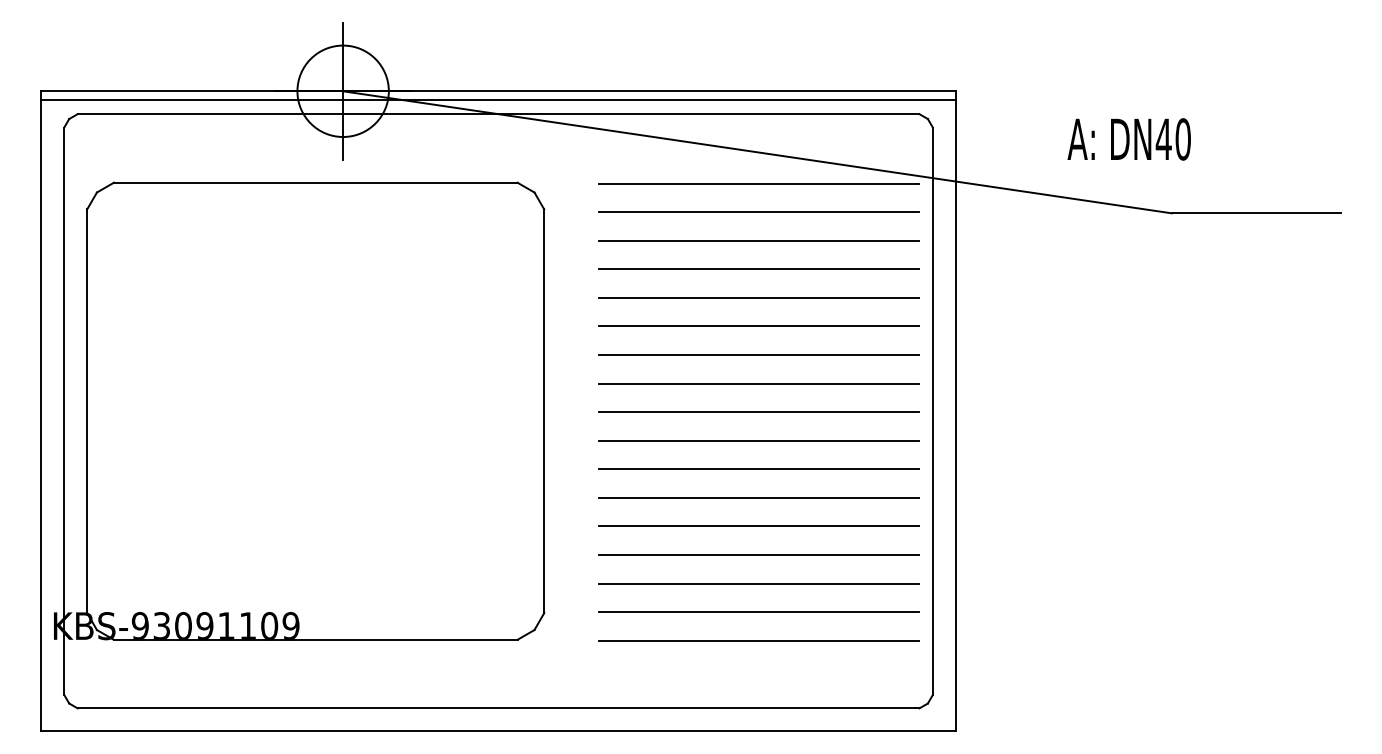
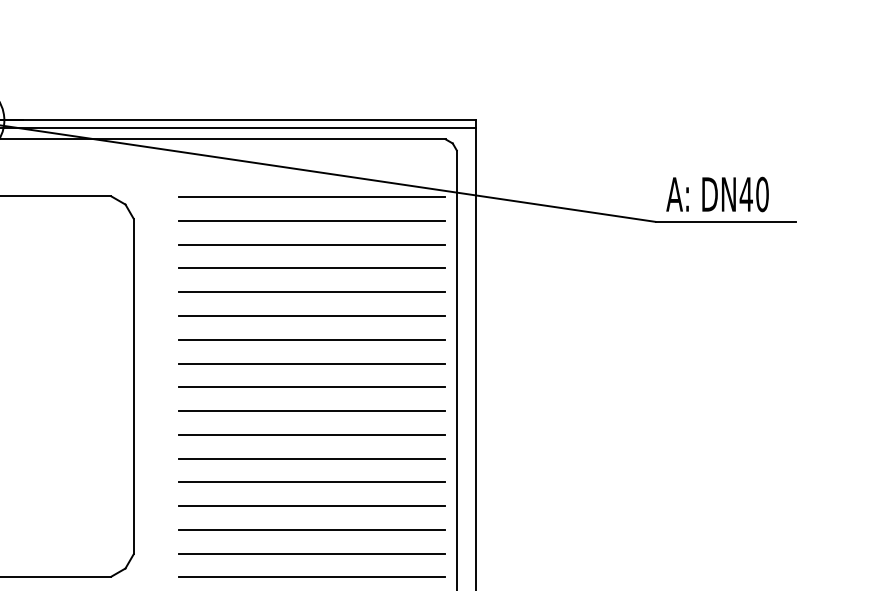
text: (1128, 139) -> (716, 194), moved

